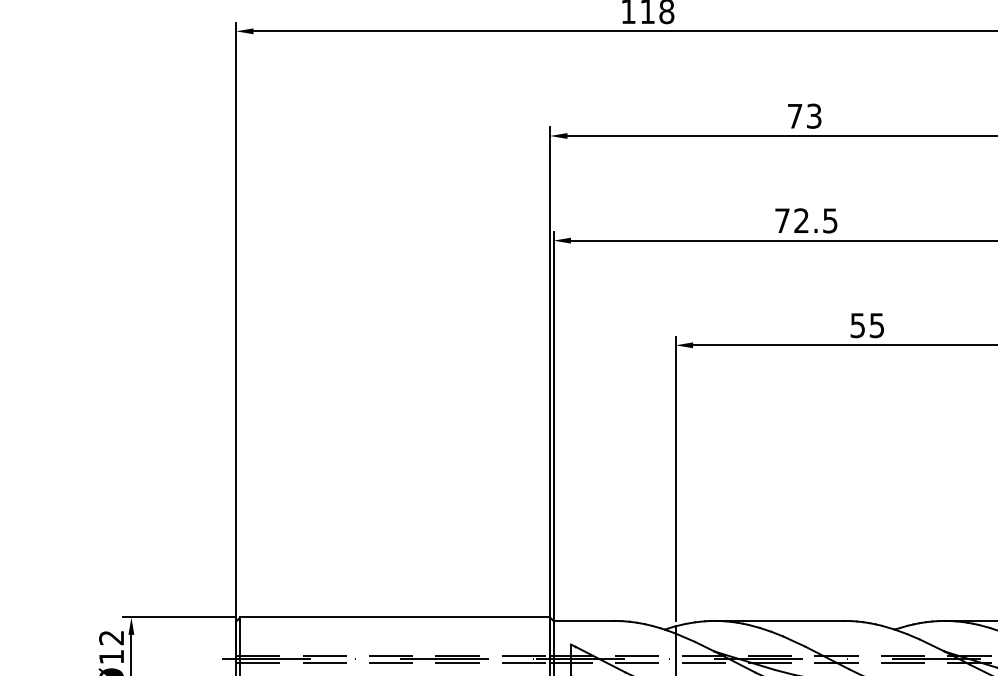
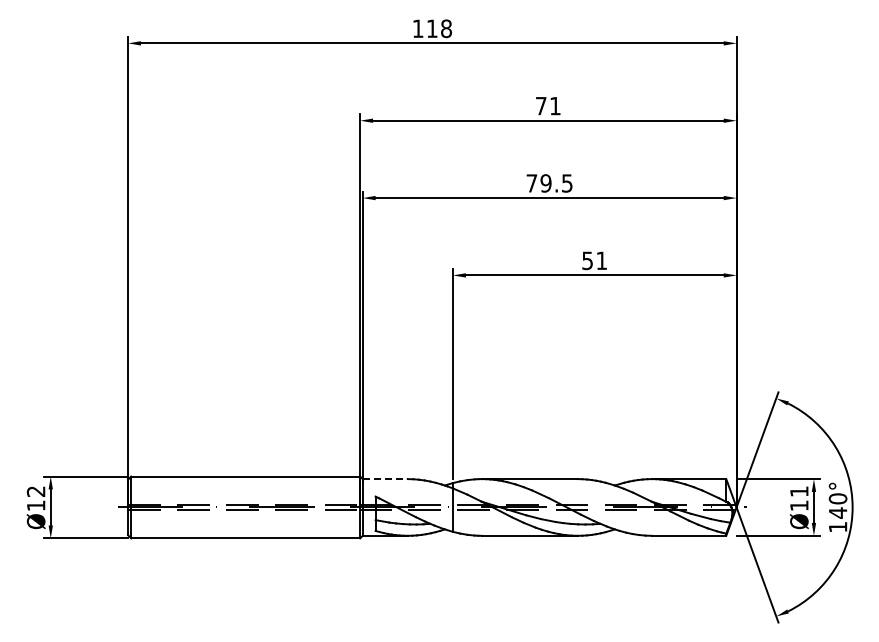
text: (814, 115) -> (555, 105), 73 -> 71
text: (800, 220) -> (545, 183), 72.5 -> 79.5
text: (876, 325) -> (601, 260), 55 -> 51
line: (584, 621) -> (385, 479), solid -> dashed

